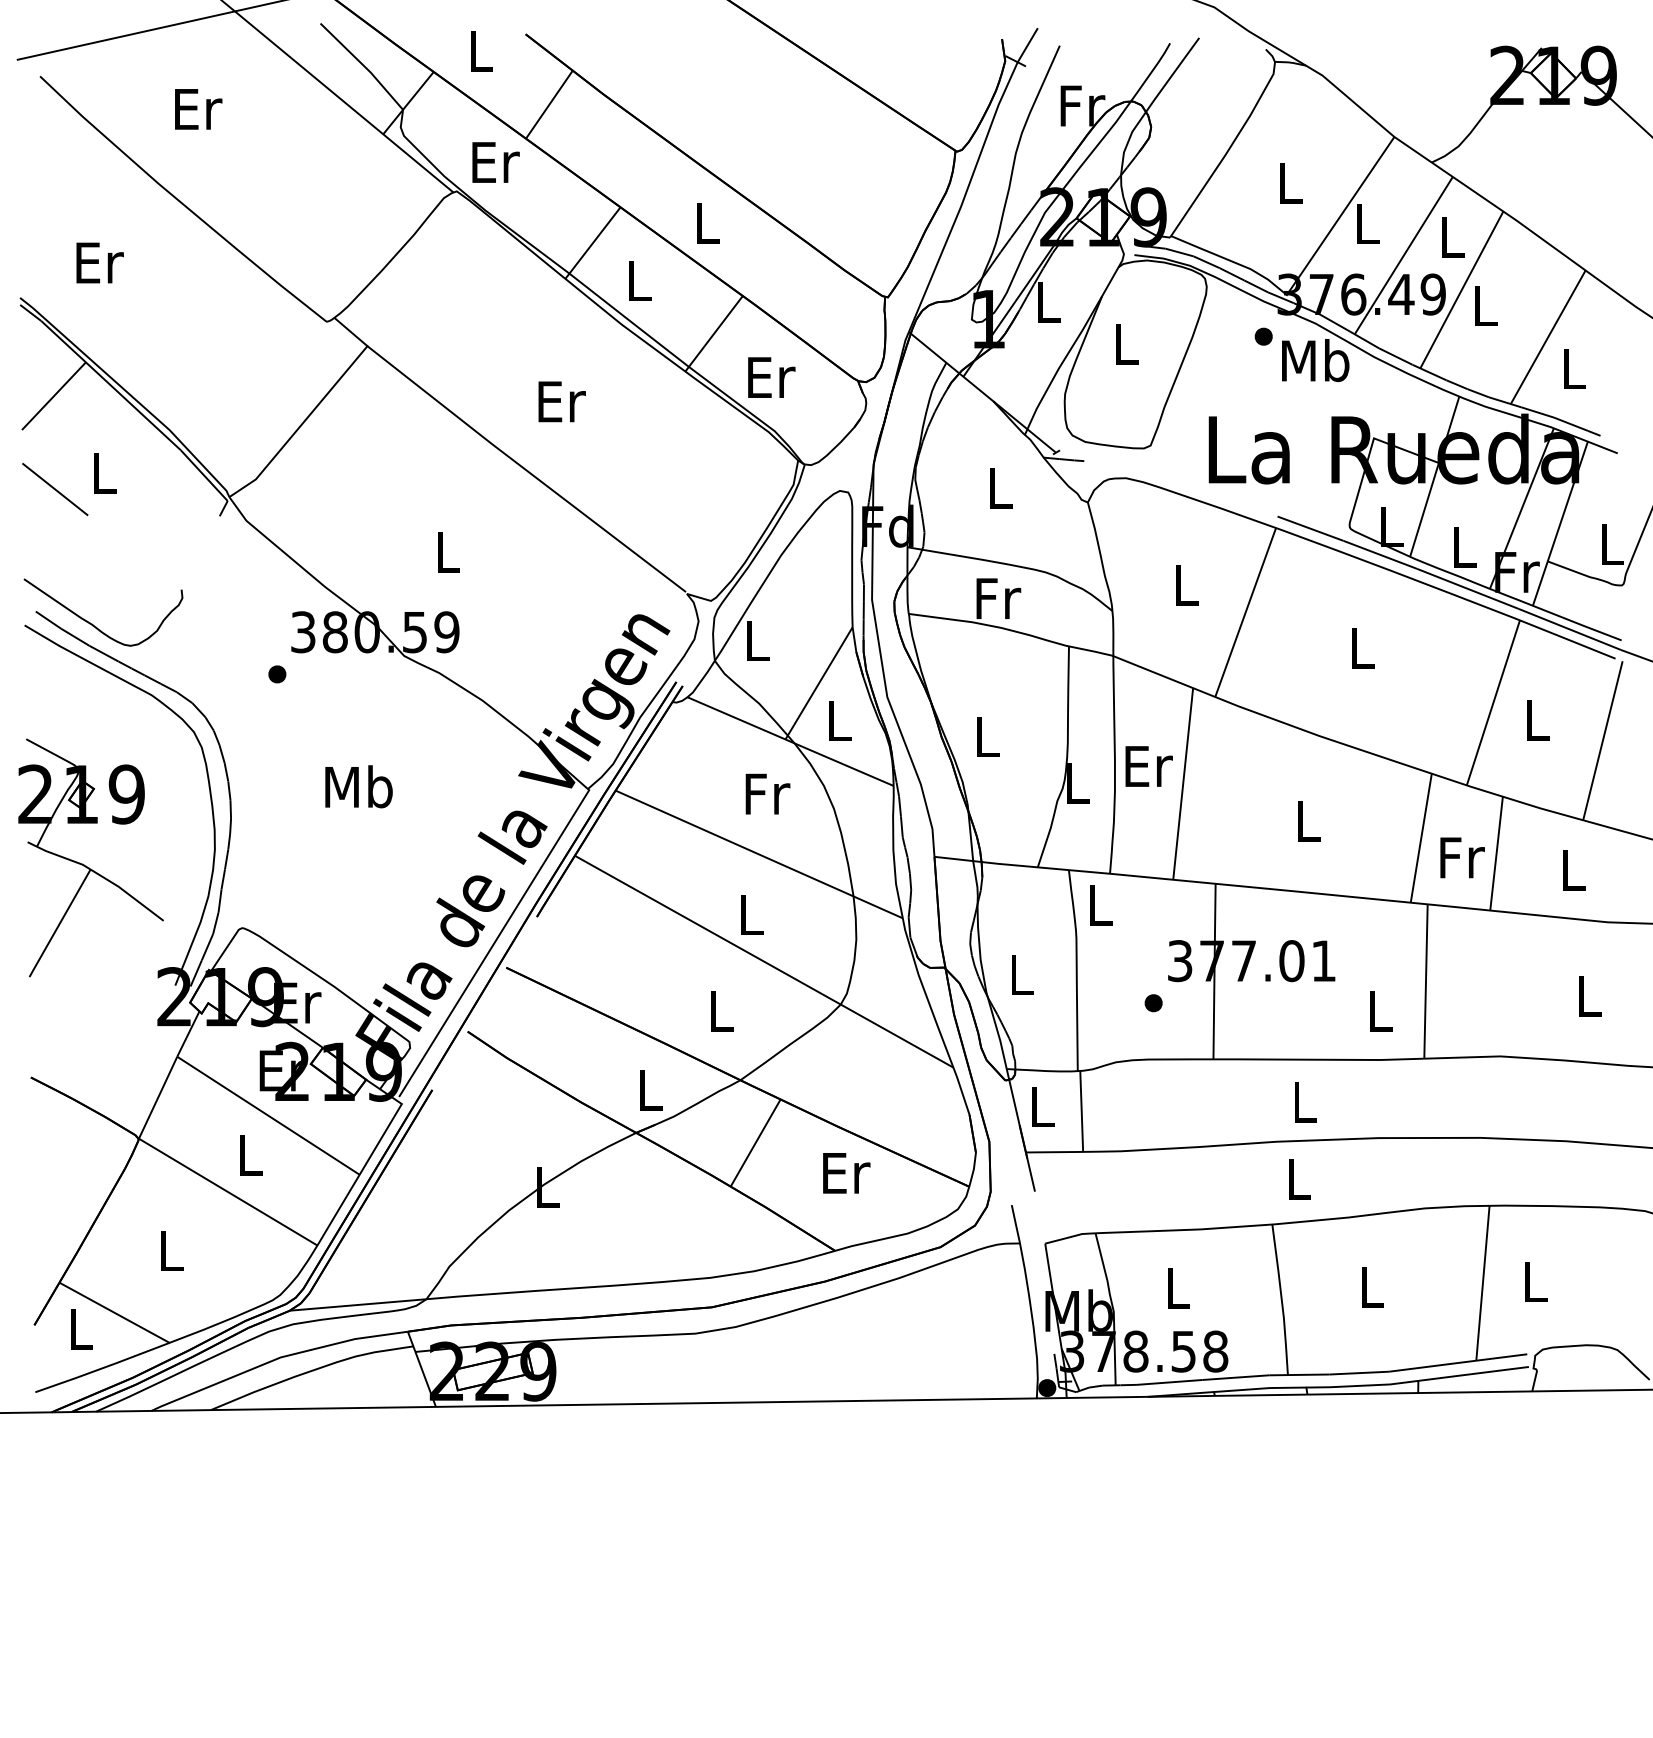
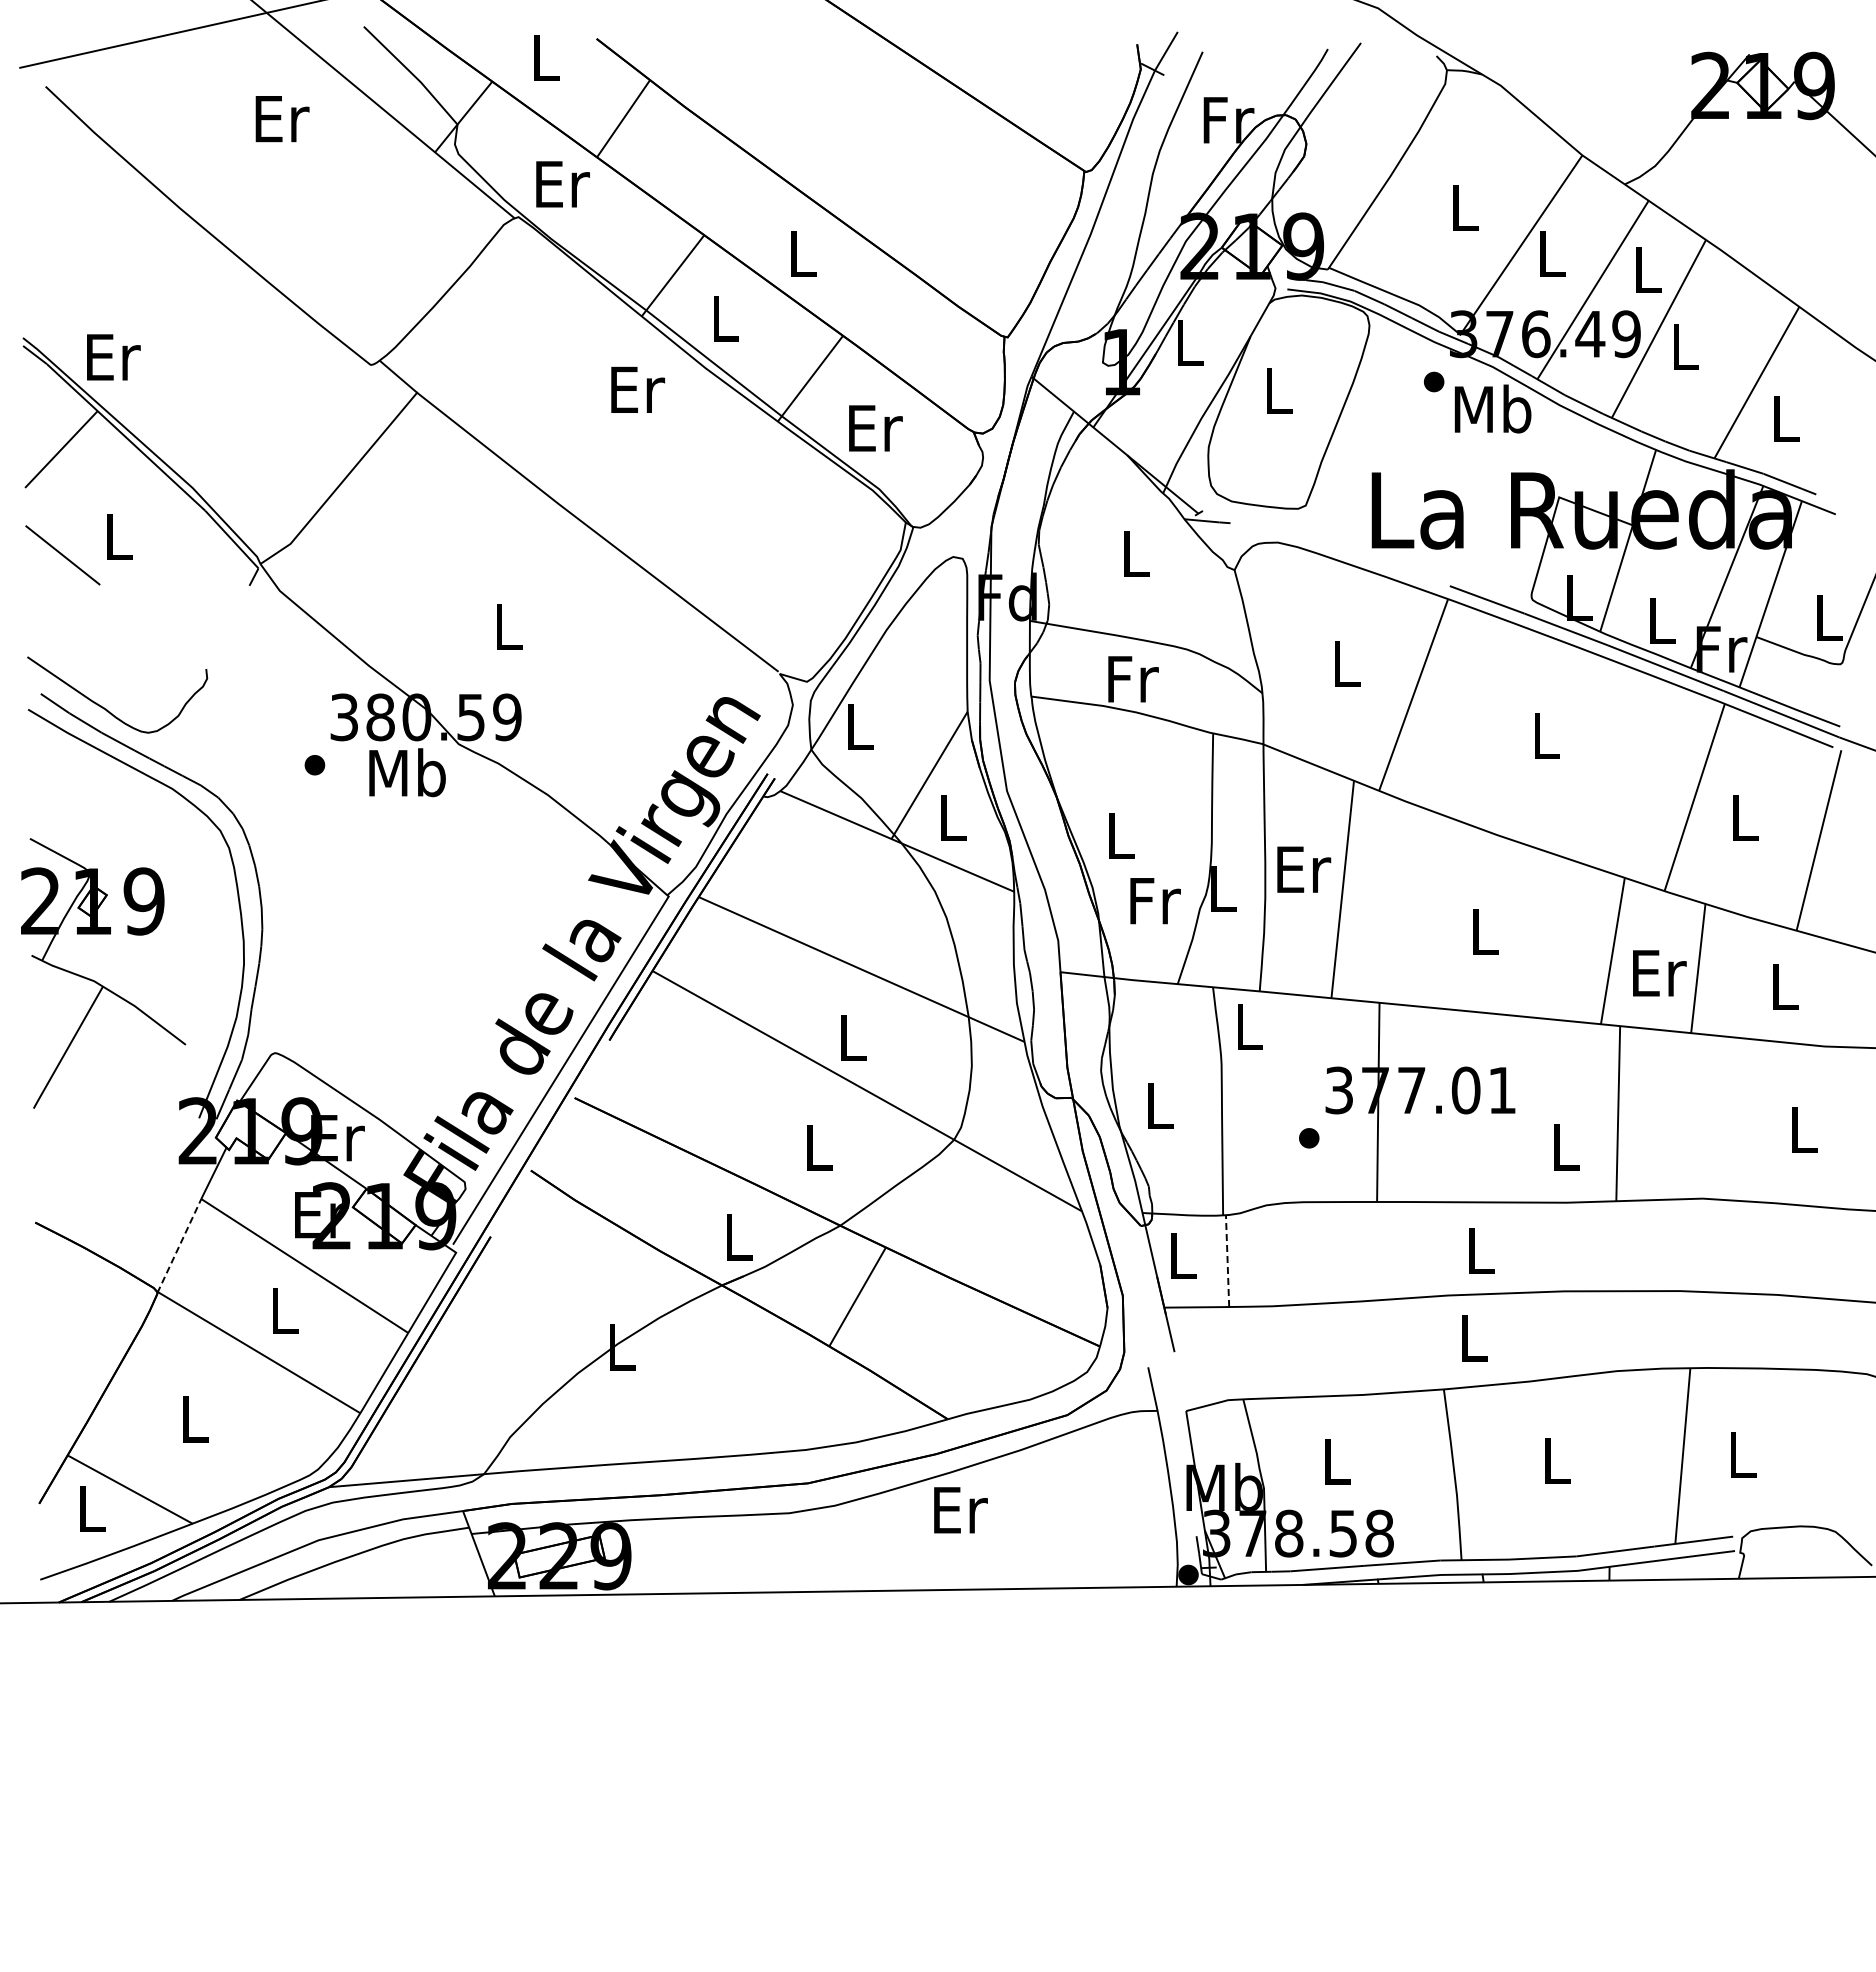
text: (198, 109) -> (282, 119), moved
text: (99, 263) -> (113, 357), moved
text: (562, 401) -> (638, 389), moved
text: (358, 786) -> (407, 772), moved
text: (767, 794) -> (1155, 901), moved
text: (1462, 857) -> (1659, 973), Fr -> Er
line: (158, 1098) -> (179, 1246), solid -> dashed
line: (1081, 1111) -> (1227, 1261), solid -> dashed
text: (846, 1173) -> (960, 1510), moved

